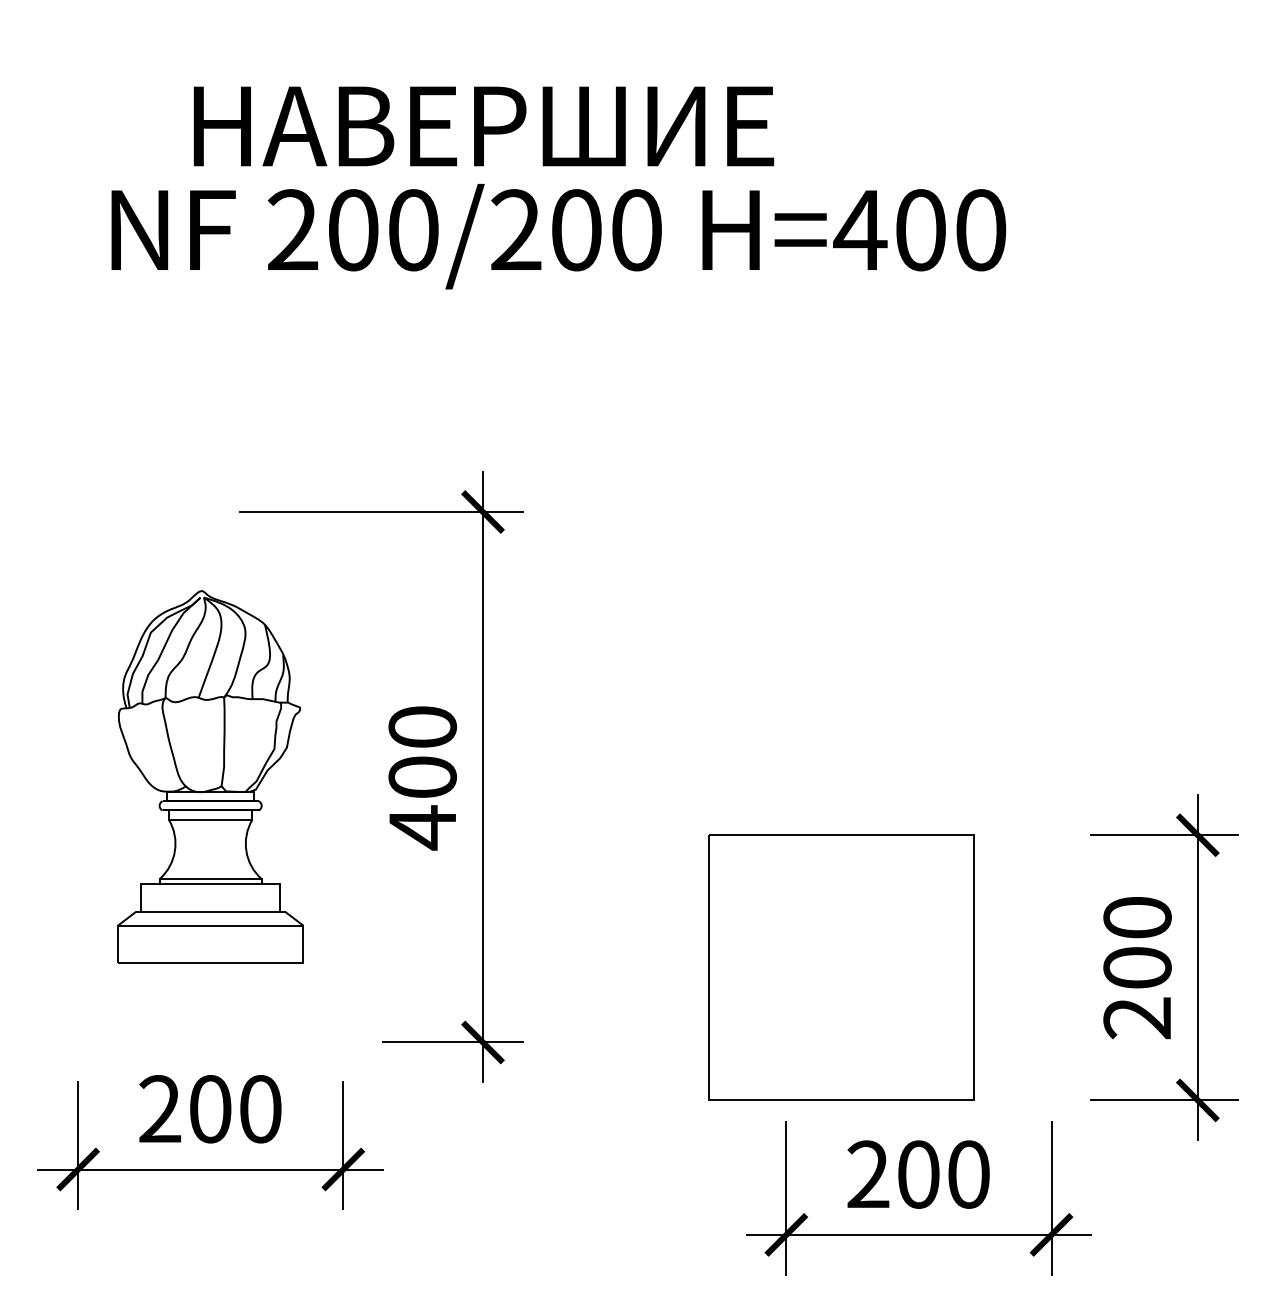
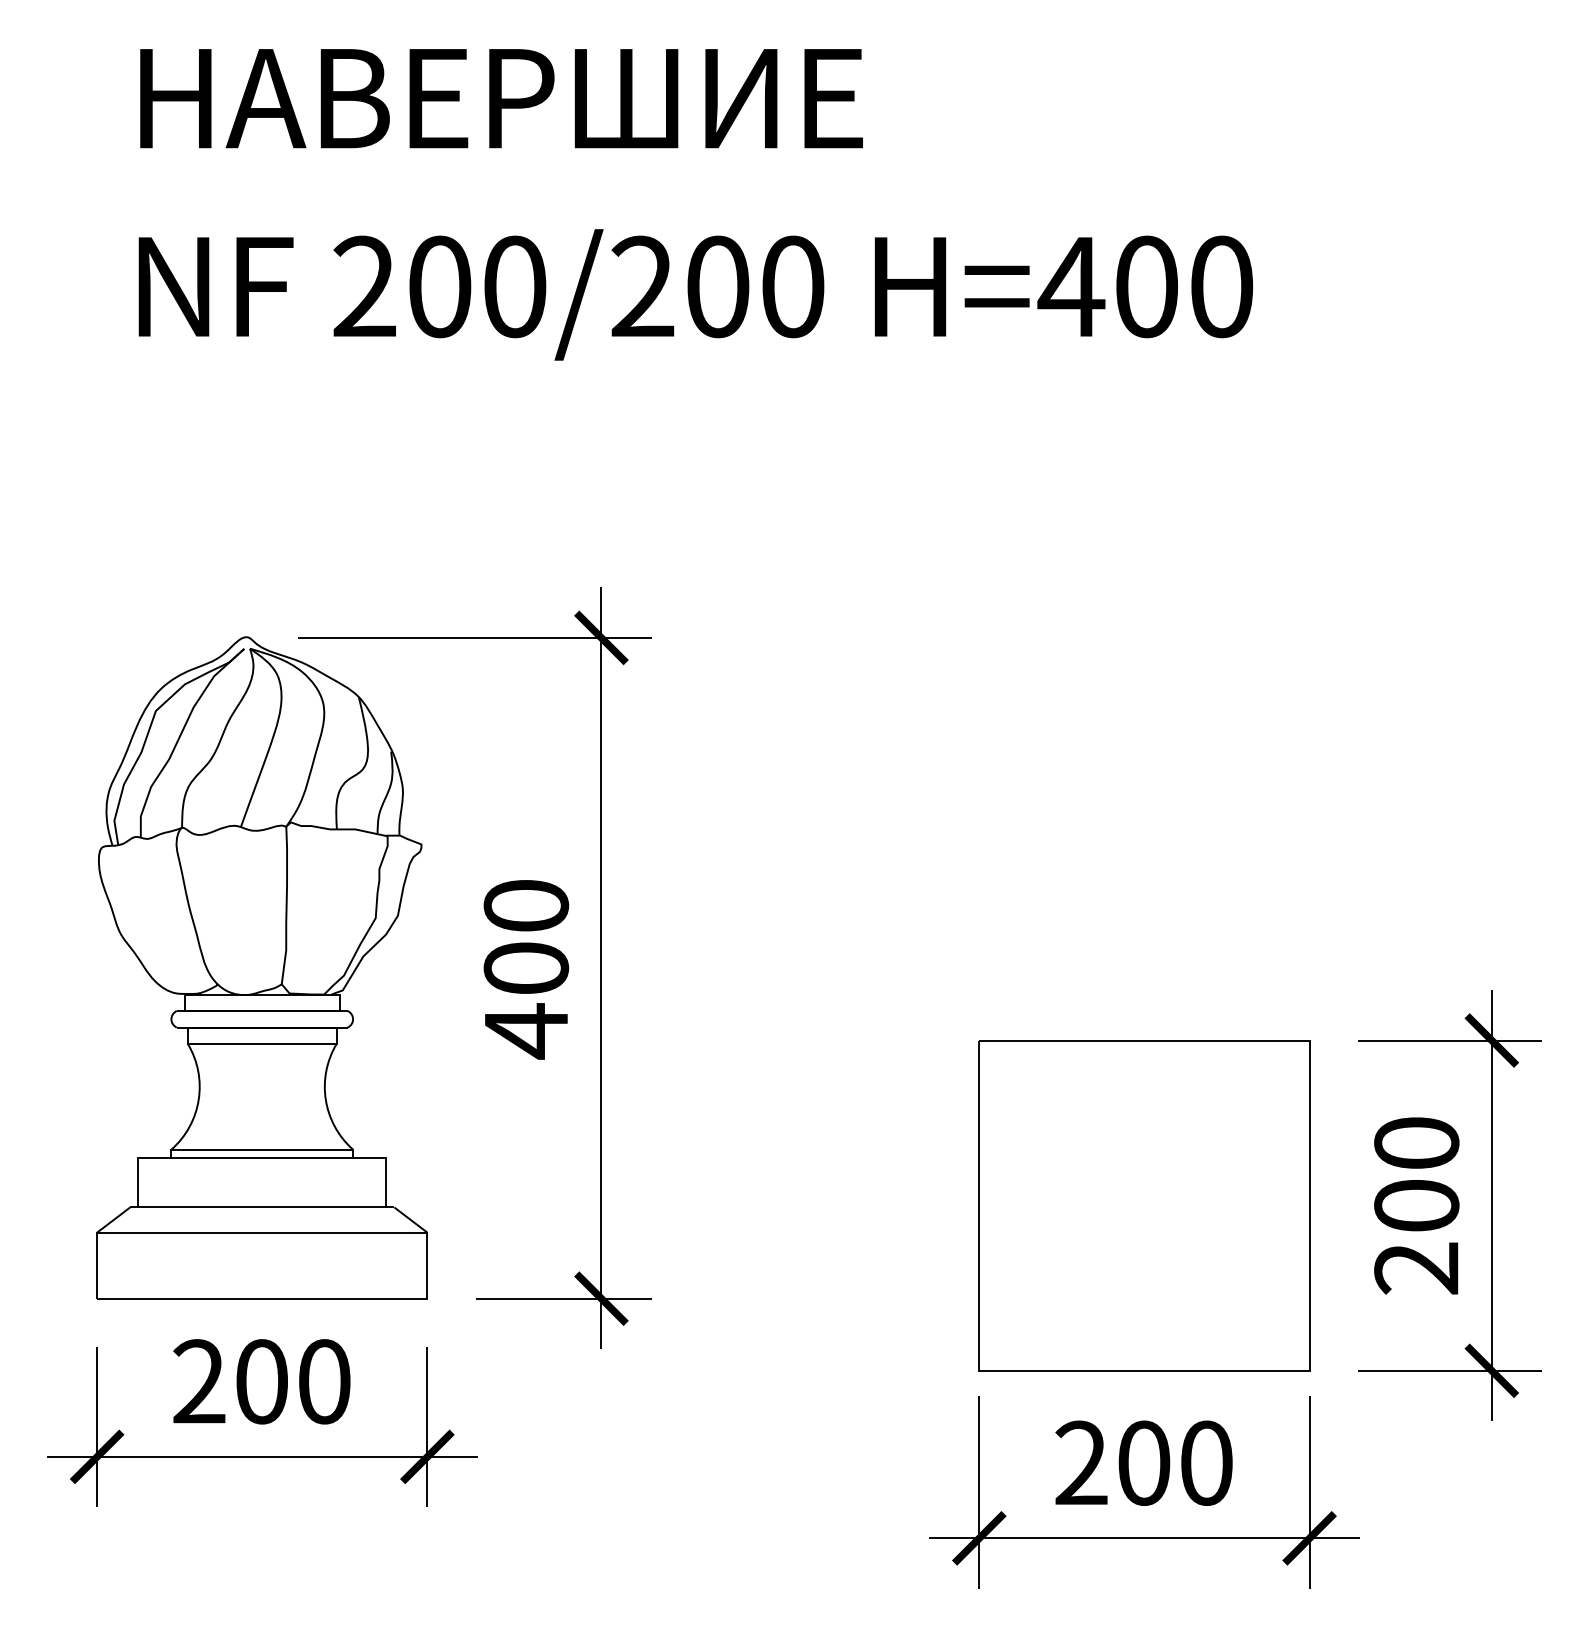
text: (483, 126) -> (501, 98), moved
part: (210, 776) -> (261, 967), size x1.43
part: (841, 967) -> (1144, 1205), moved

